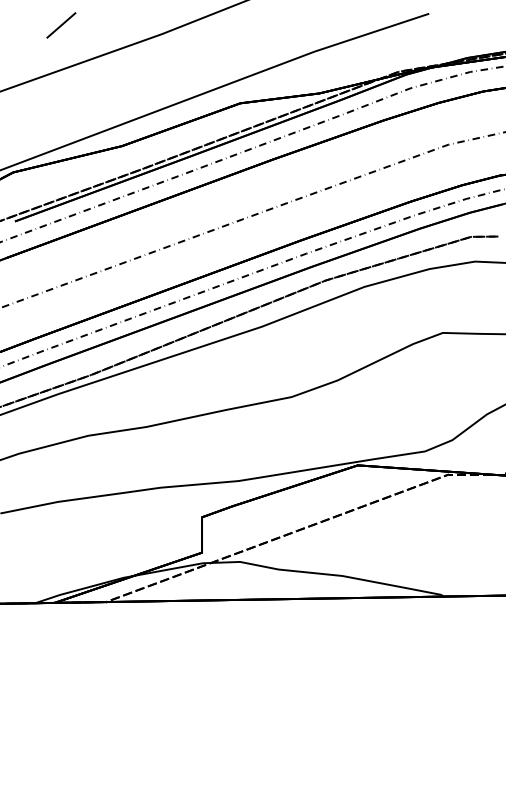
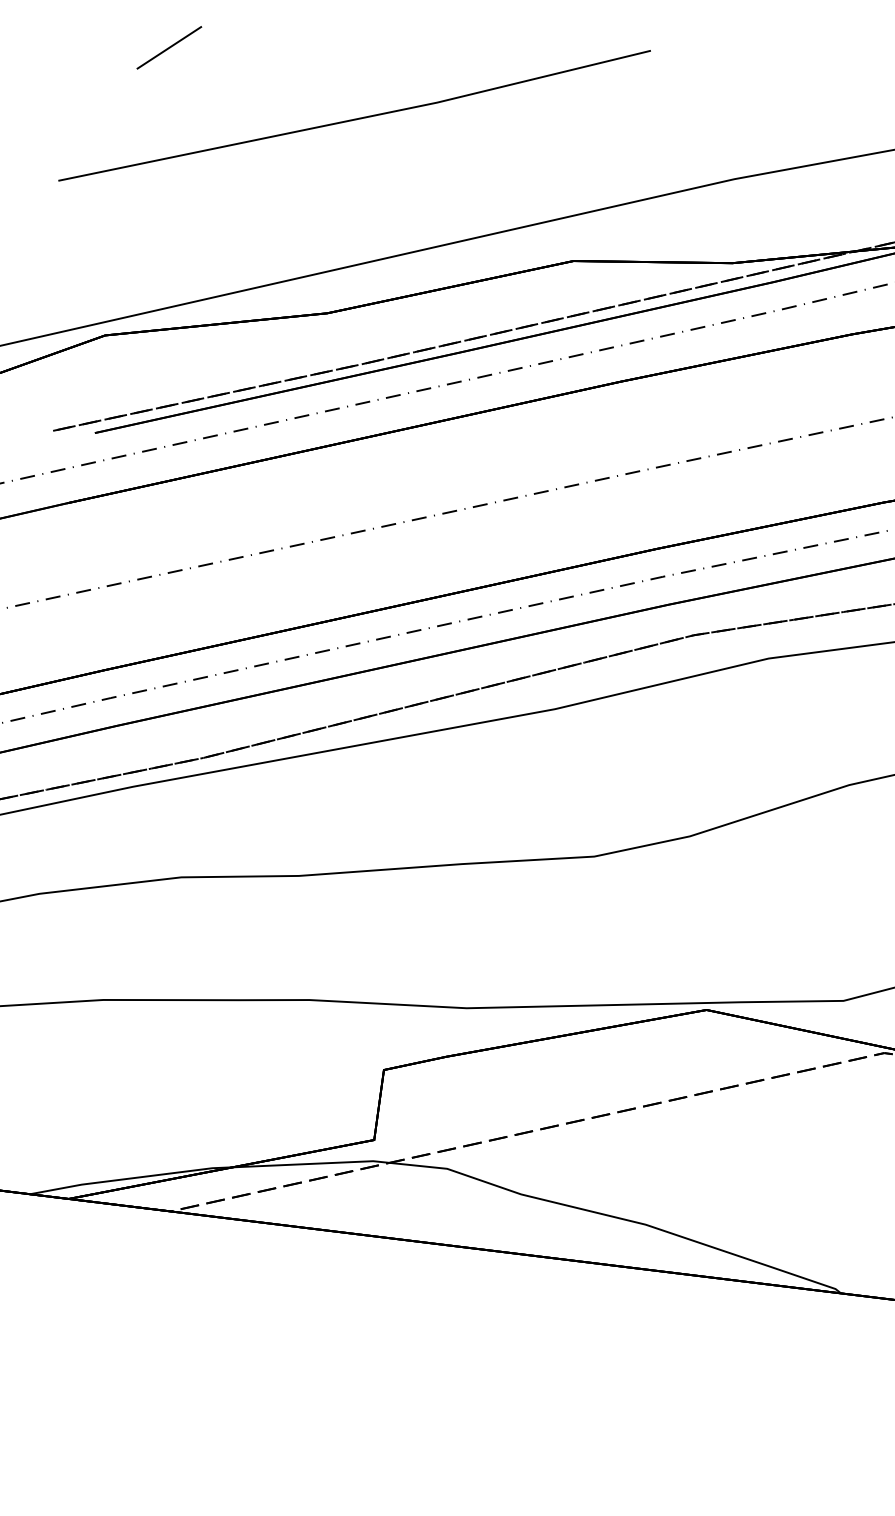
line: (61, 25) -> (169, 47), moved

